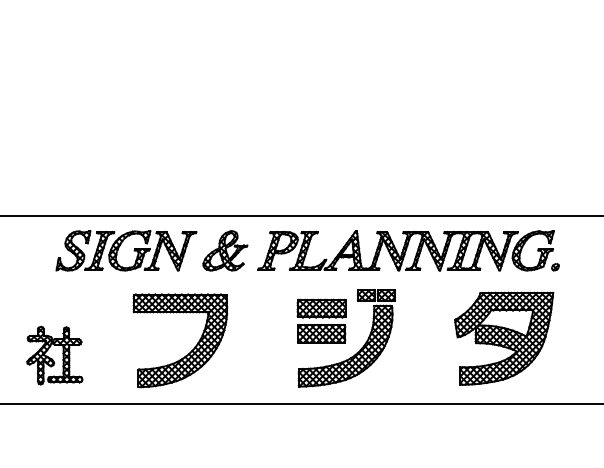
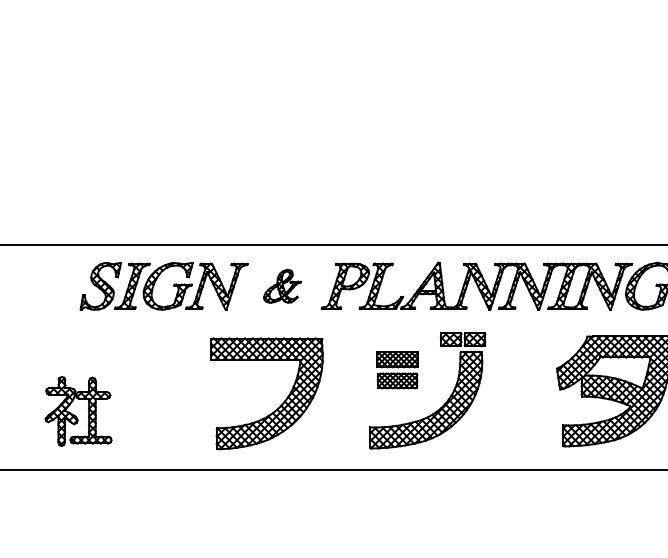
part: (225, 250) -> (282, 285), size x0.7
part: (321, 320) -> (397, 369), size x0.7
part: (191, 350) -> (280, 405), moved

